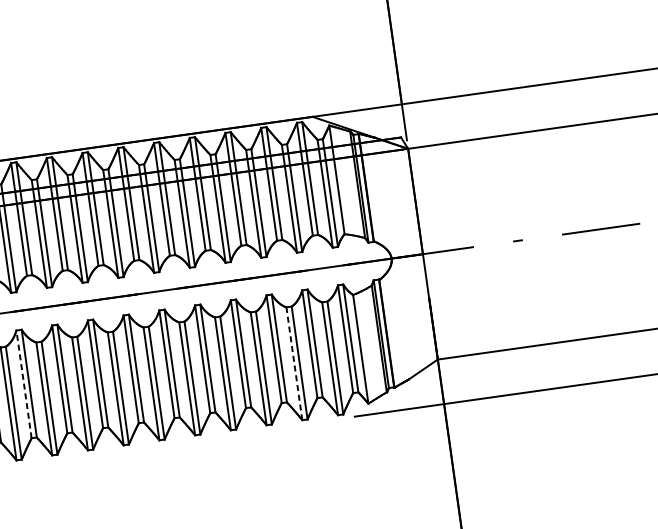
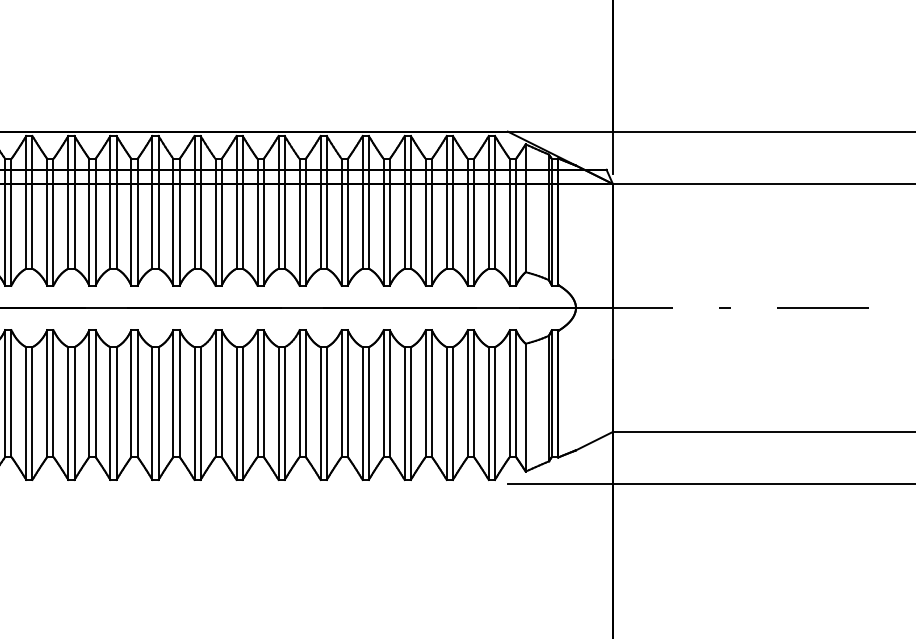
line: (294, 363) -> (446, 413), dashed -> solid
line: (24, 384) -> (131, 393), dashed -> solid

